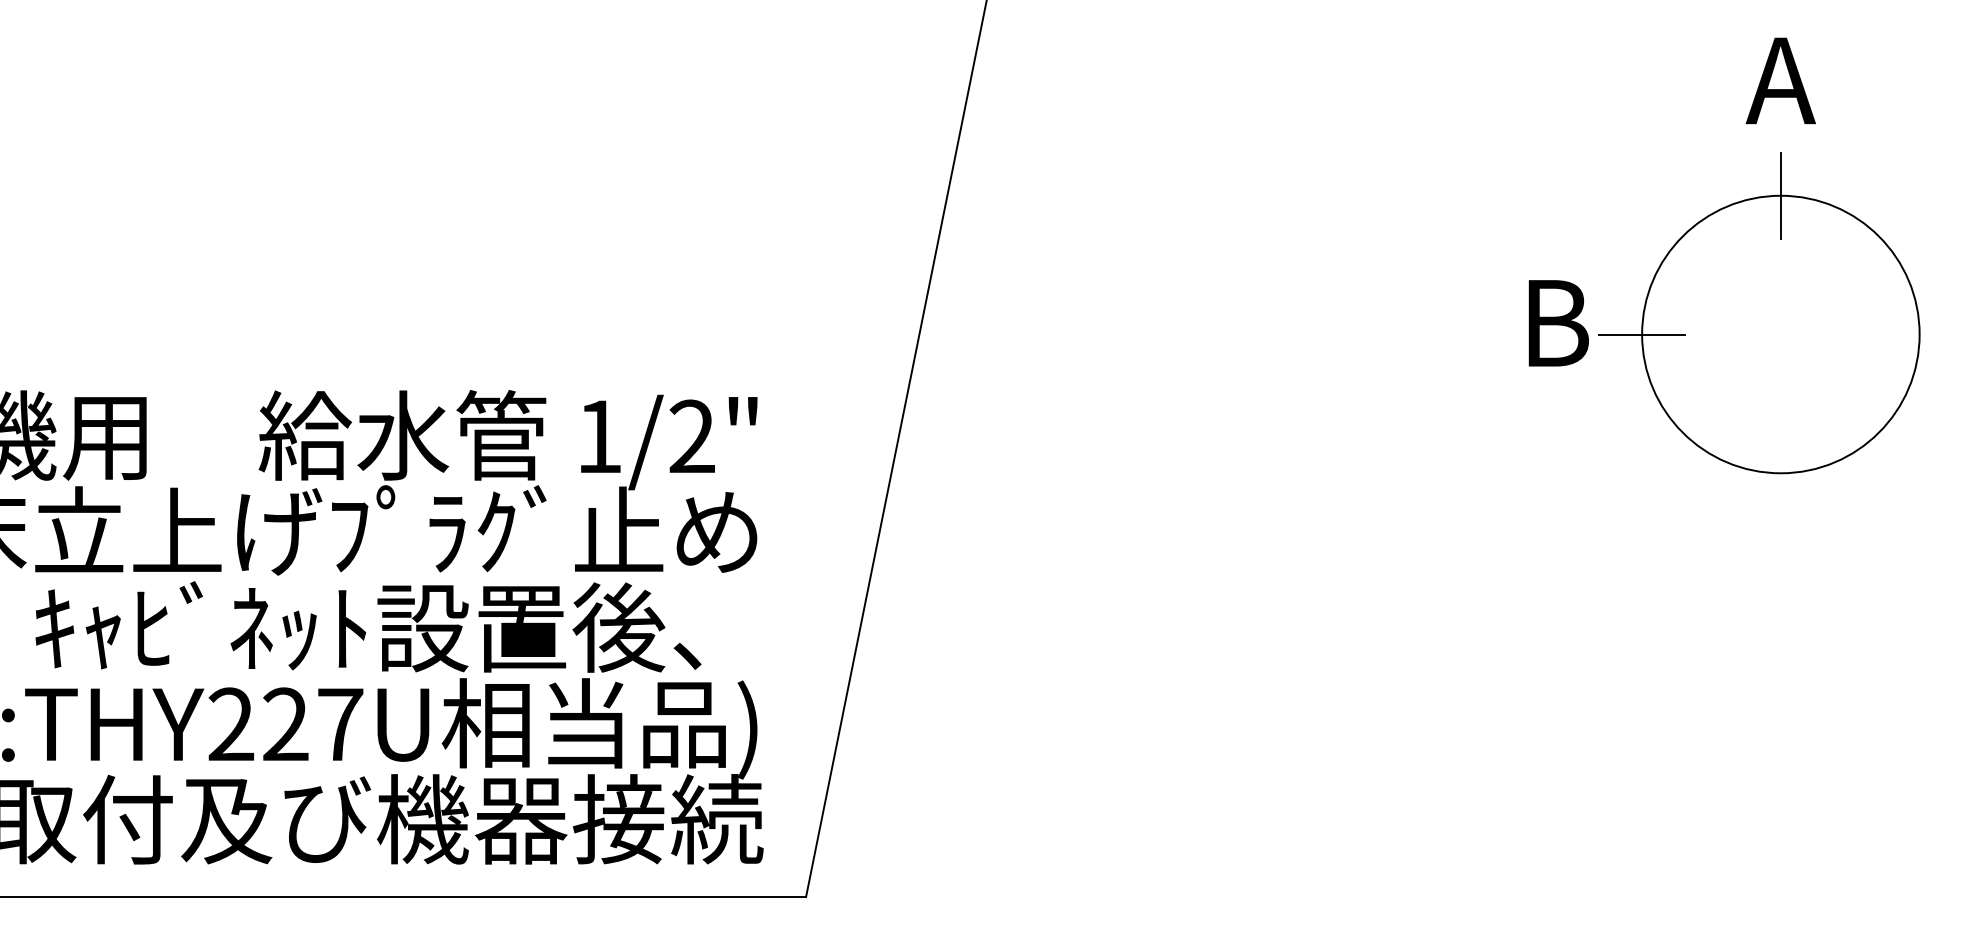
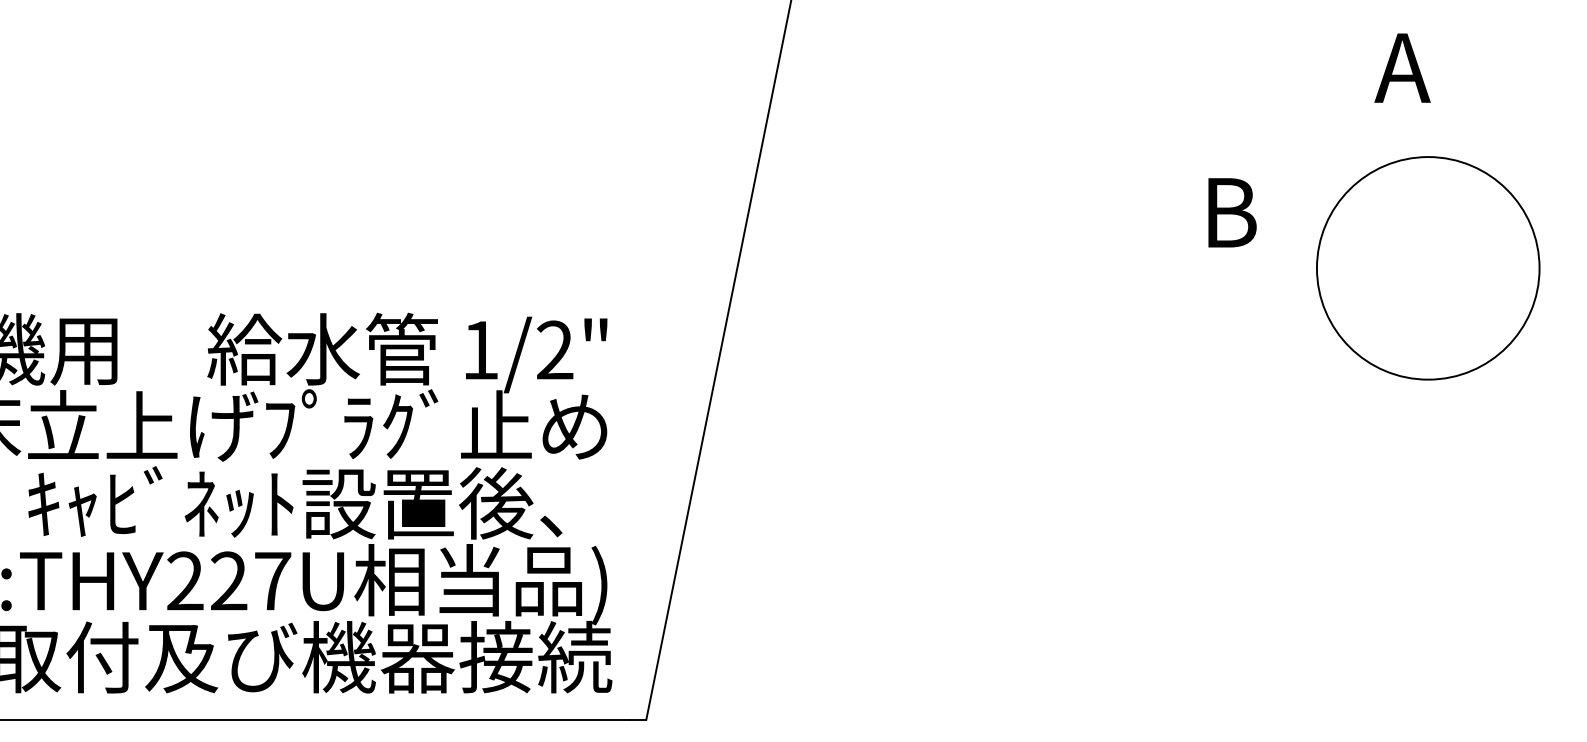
text: (1780, 80) -> (1402, 67), moved
line: (1780, 195) -> (1427, 156), removed
text: (1558, 323) -> (1232, 212), moved
line: (1641, 334) -> (1316, 268), removed

